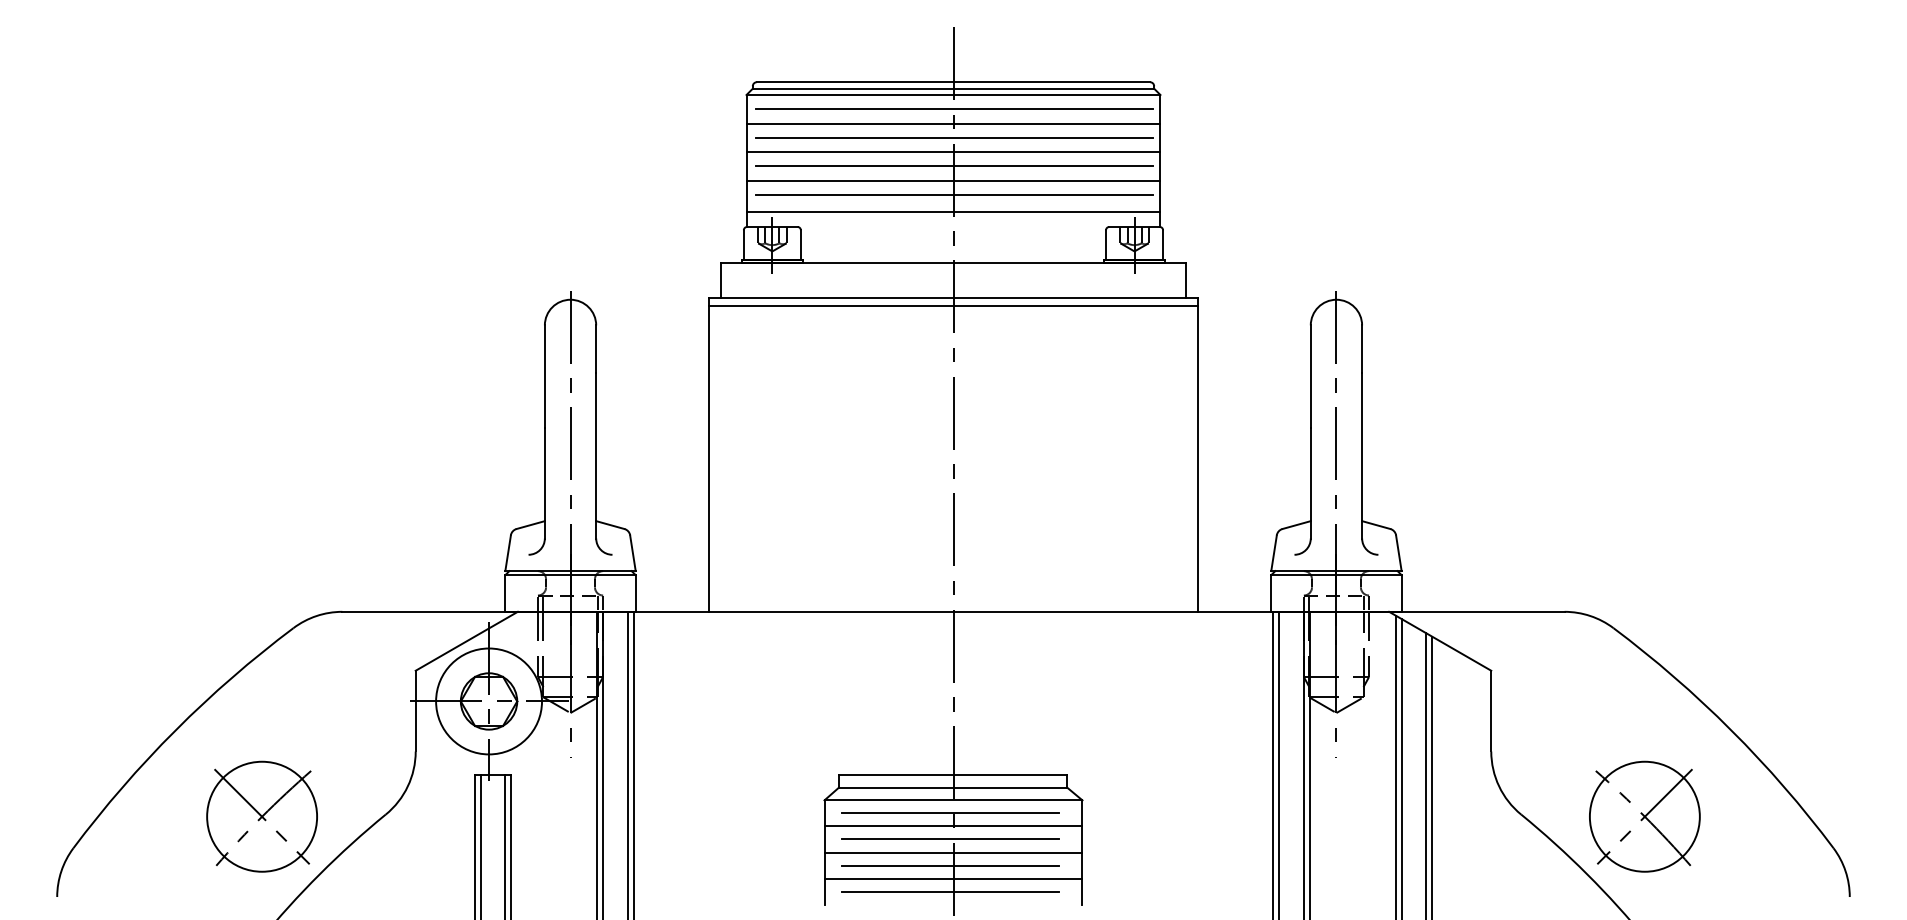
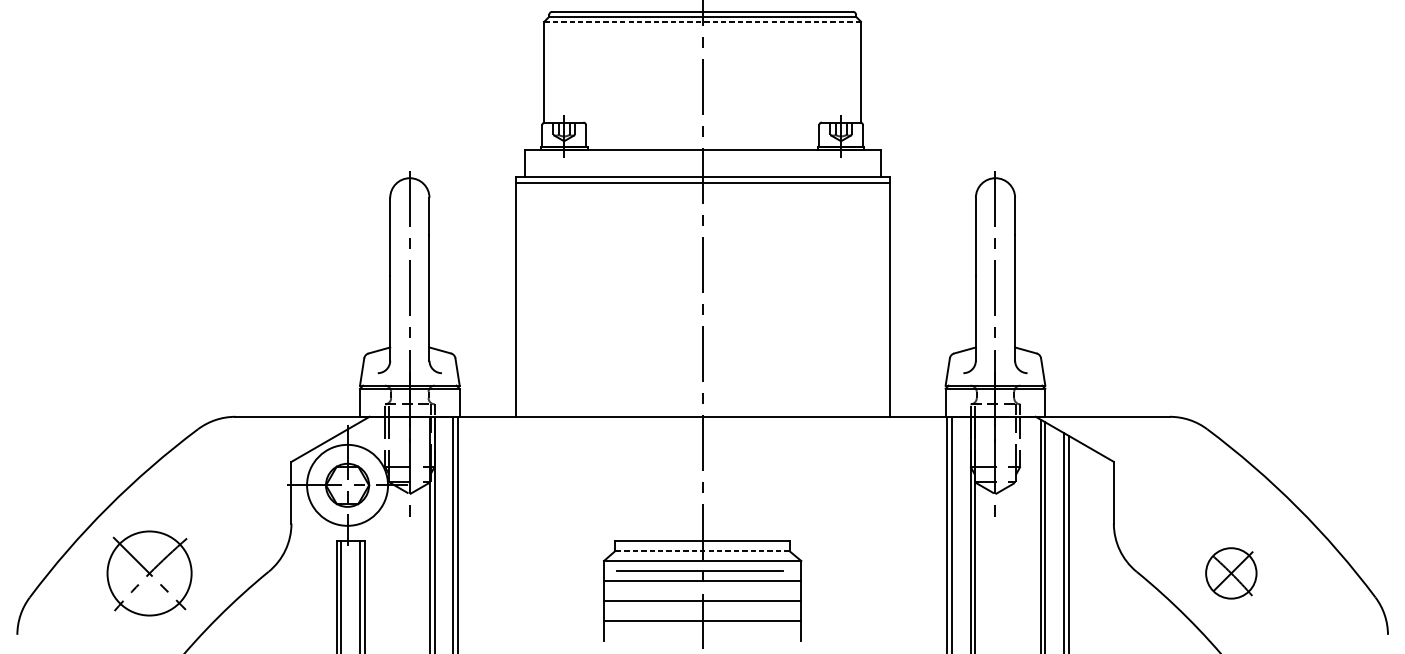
line: (953, 95) -> (702, 22), solid -> dashed
line: (954, 109) -> (703, 32), removed
line: (953, 123) -> (702, 43), removed
line: (954, 137) -> (703, 54), removed
line: (953, 152) -> (702, 65), removed
line: (954, 166) -> (703, 76), removed
line: (953, 180) -> (702, 87), removed
line: (954, 194) -> (703, 97), removed
line: (953, 211) -> (702, 110), removed
line: (952, 787) -> (701, 551), solid -> dashed
part: (261, 816) -> (149, 573), moved
part: (1644, 816) -> (1231, 573), size x0.6
line: (950, 839) -> (700, 590), removed
line: (950, 865) -> (700, 610), removed
line: (950, 891) -> (700, 630), removed

